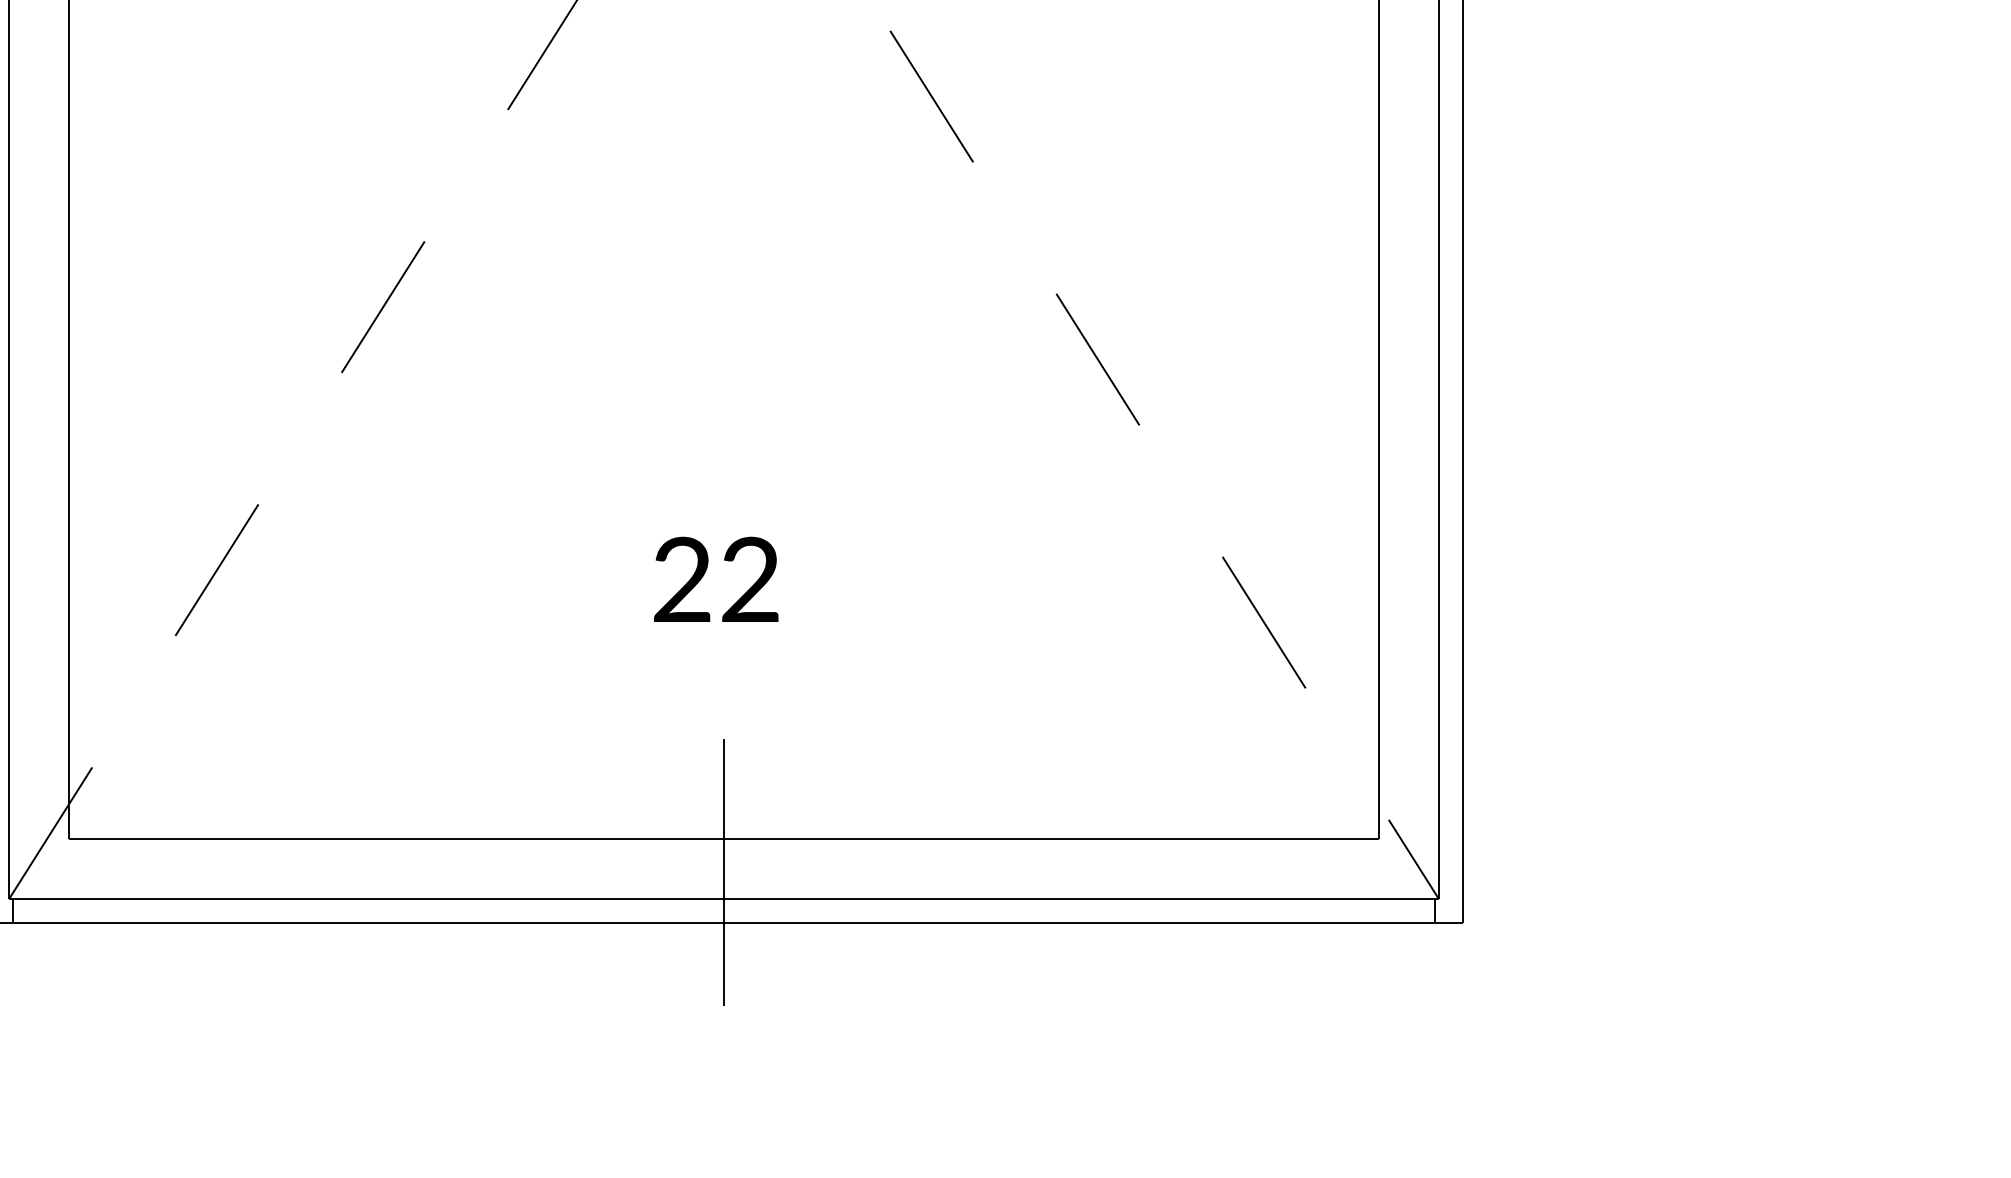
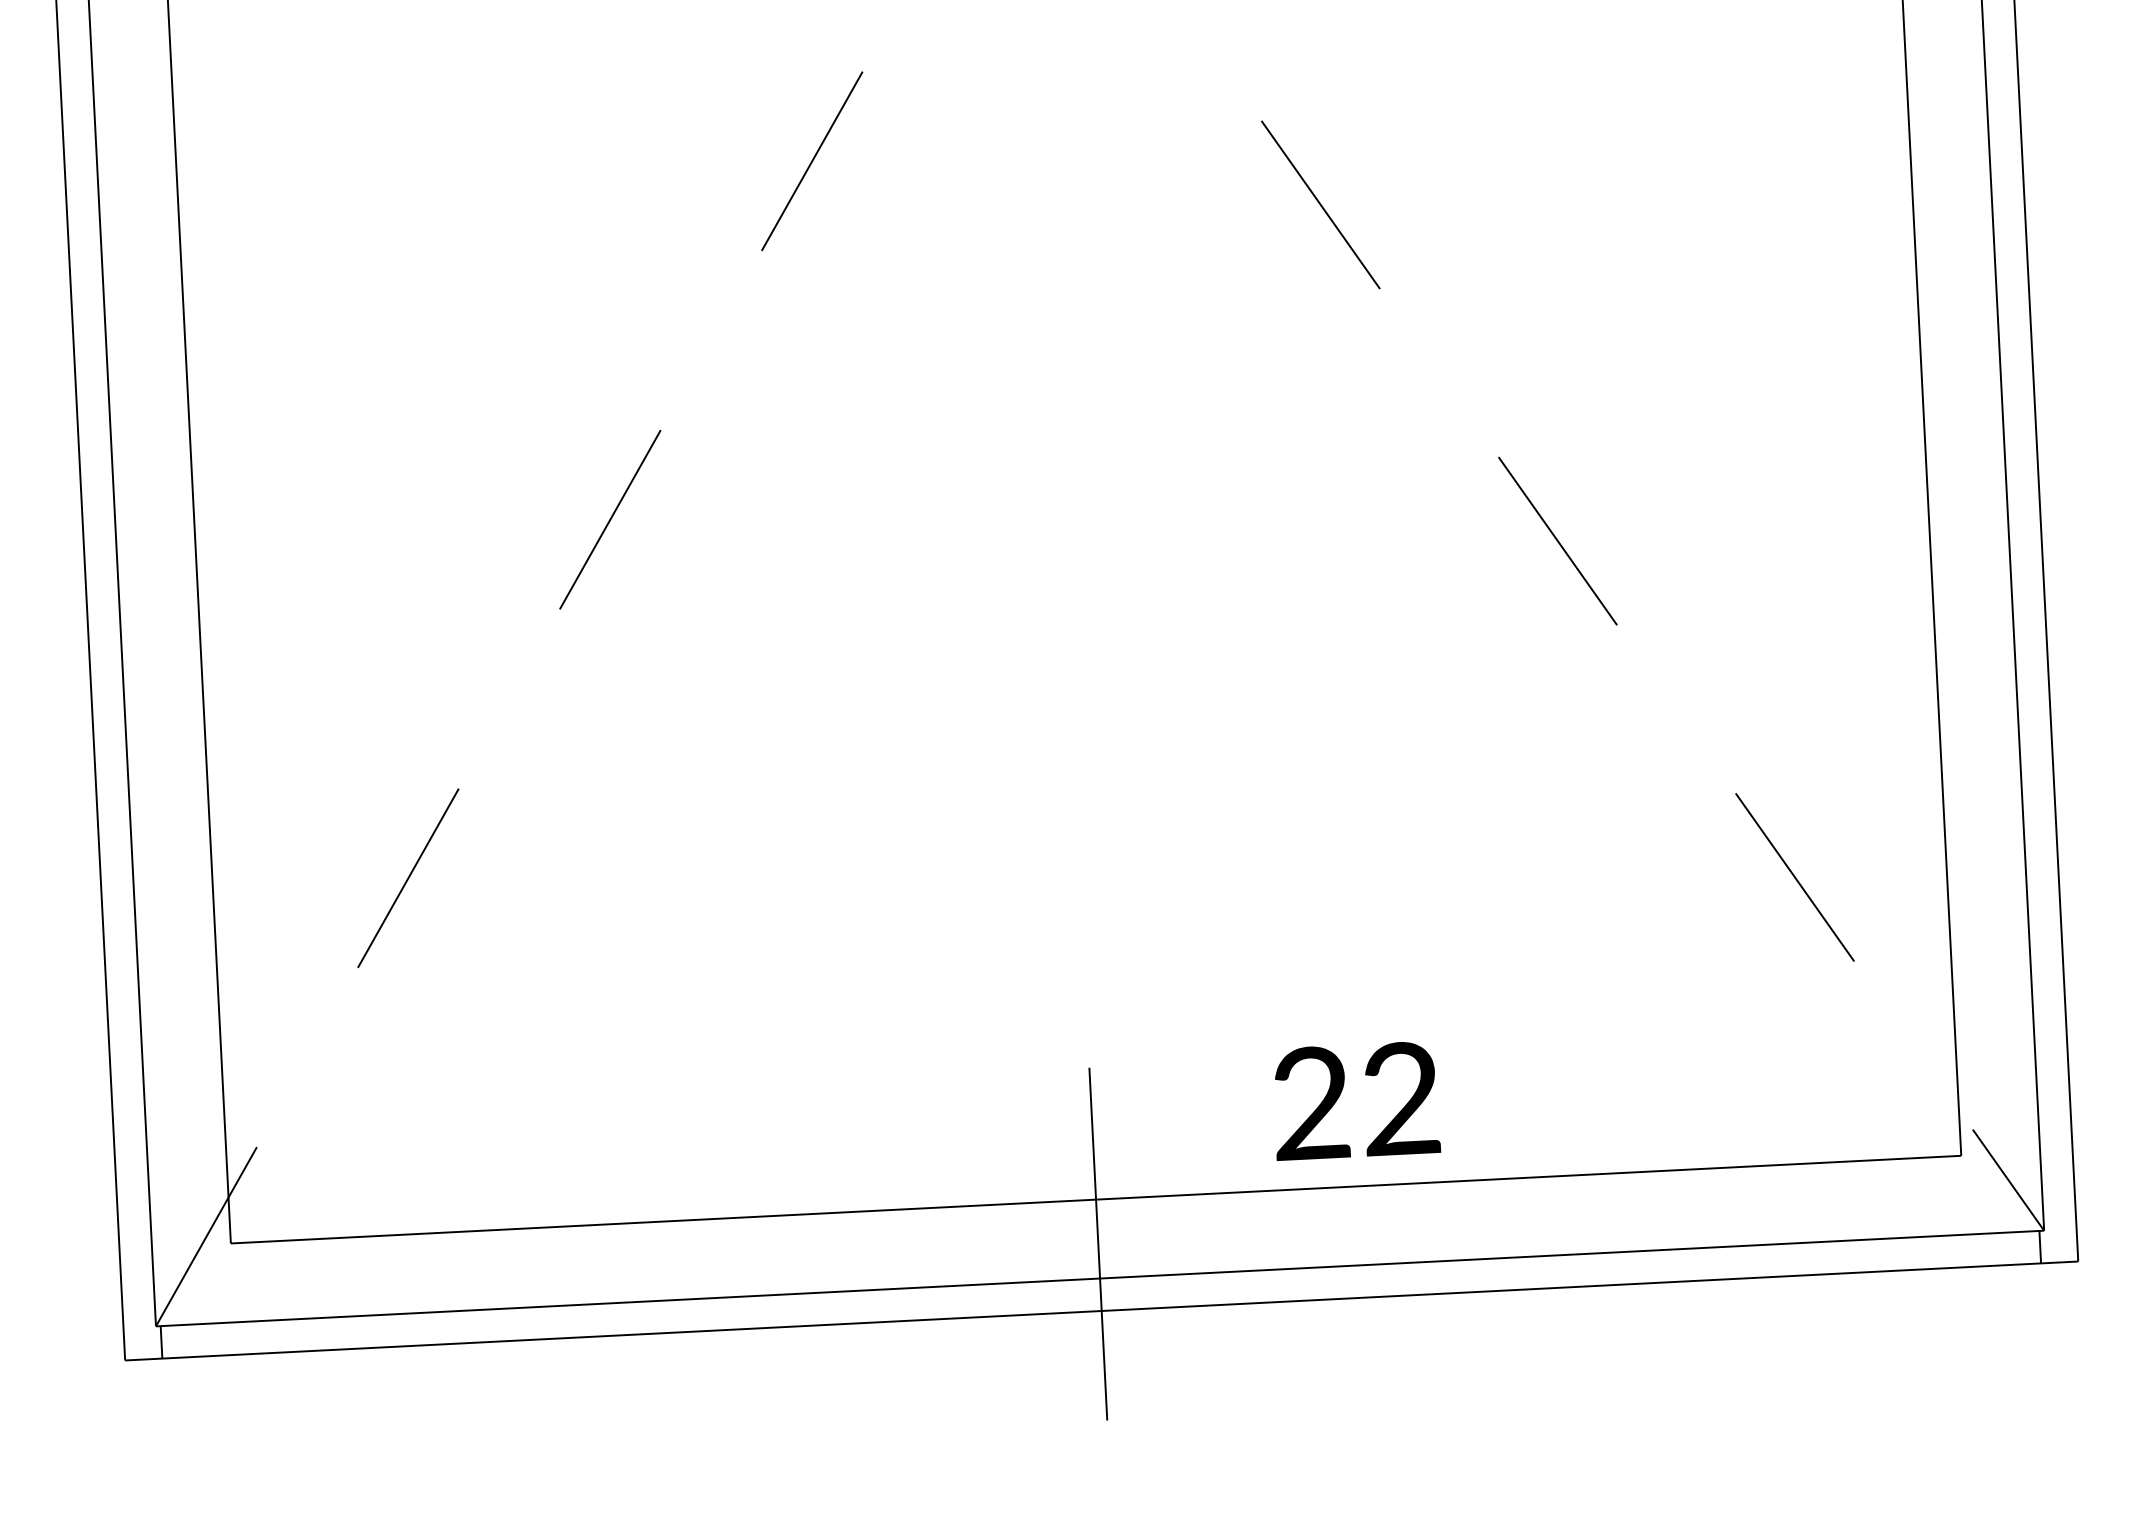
text: (716, 578) -> (1356, 1099), moved

